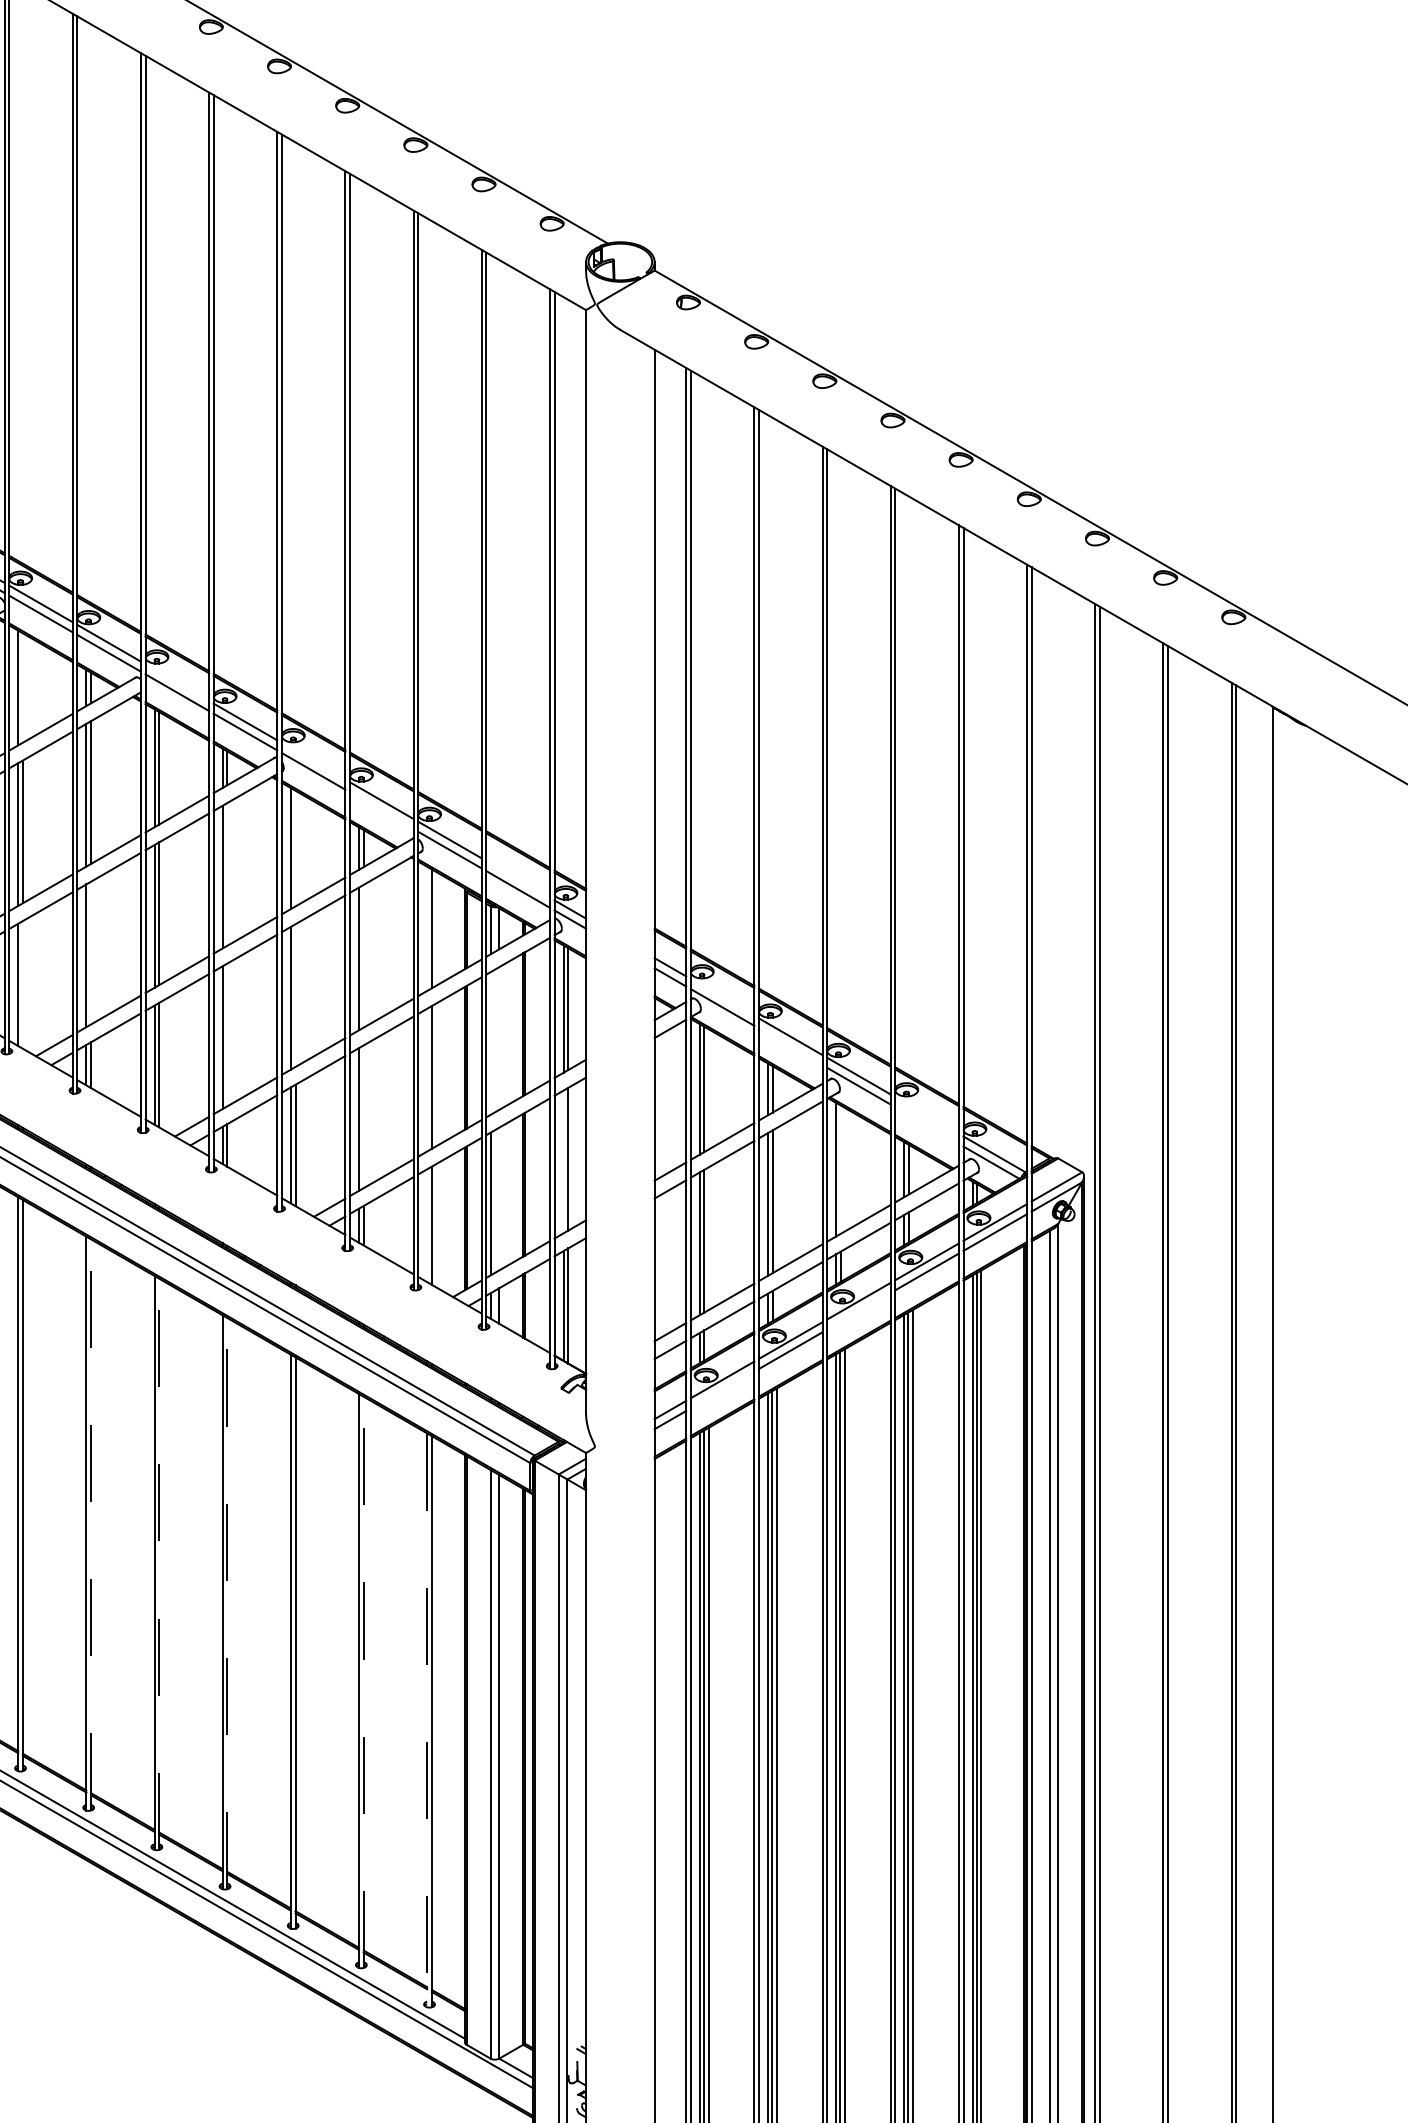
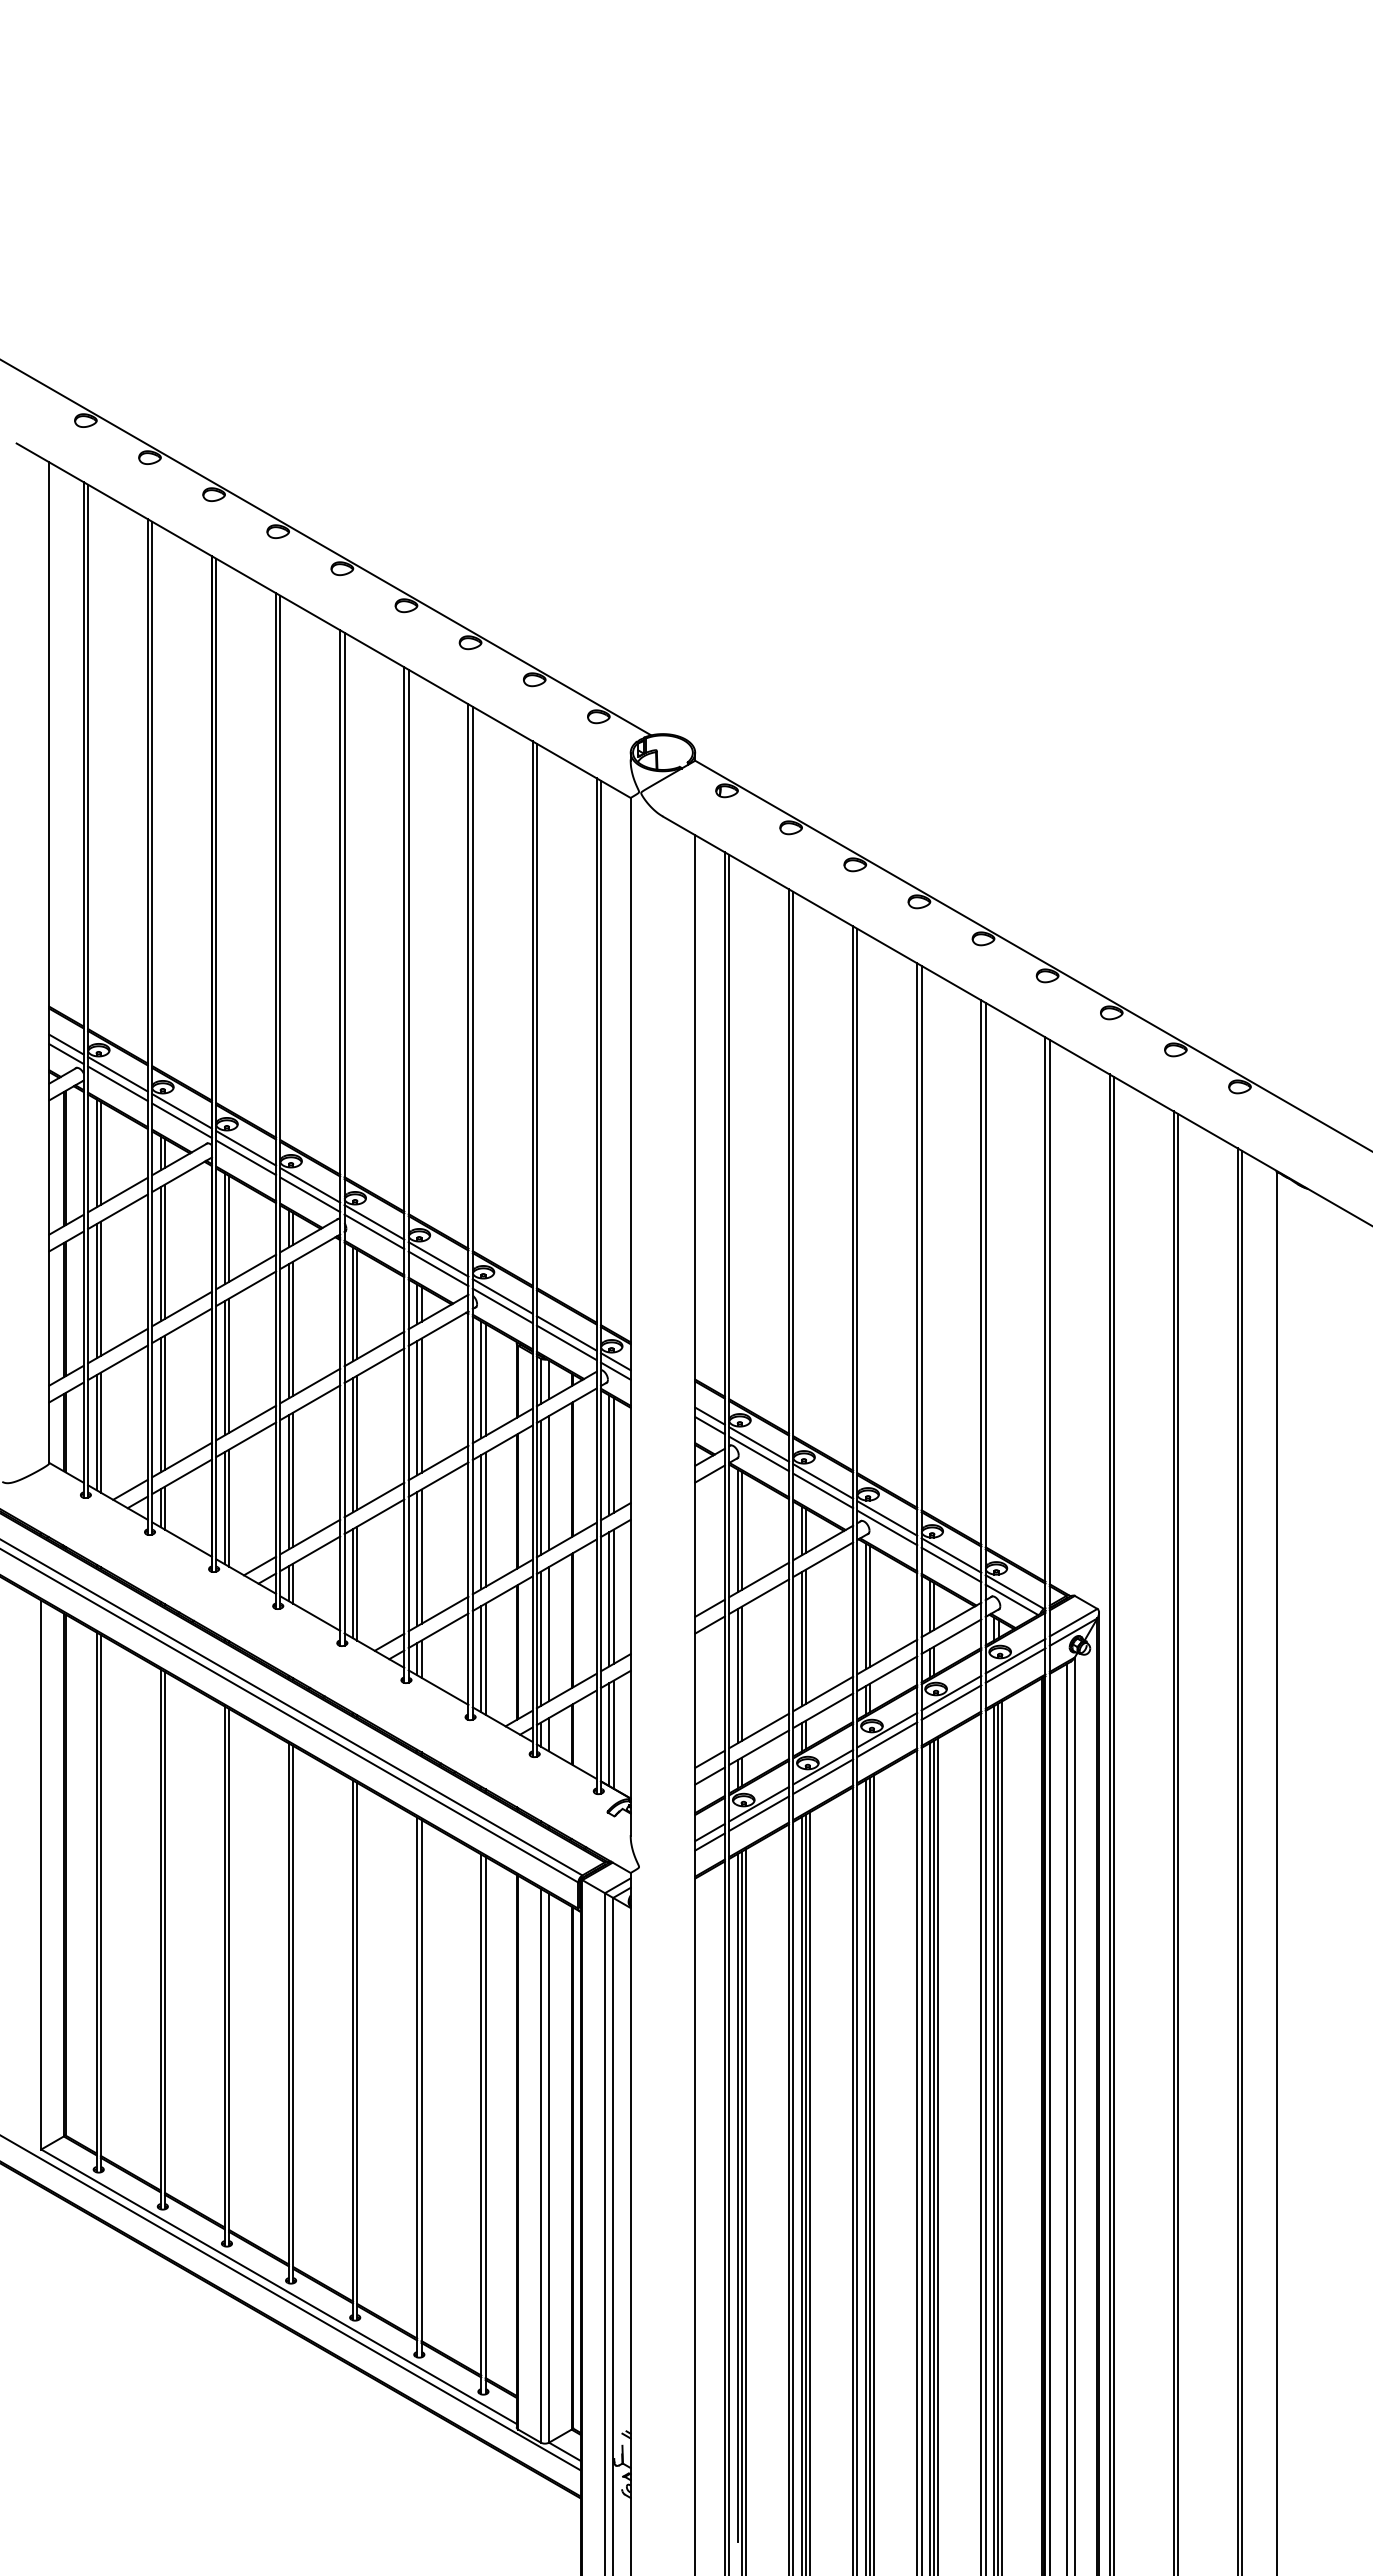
line: (177, 682) -> (246, 1148), added
line: (22, 687) -> (100, 1152), added
line: (313, 761) -> (374, 1222), added
line: (381, 810) -> (438, 1268), added
line: (295, 848) -> (357, 1304), added
line: (227, 874) -> (293, 1328), added
line: (517, 879) -> (566, 1333), added
line: (427, 928) -> (481, 1379), added
line: (91, 952) -> (165, 1402), added
line: (363, 956) -> (421, 1405), added
line: (22, 984) -> (100, 1432), added
line: (295, 995) -> (357, 1442), added
line: (723, 997) -> (759, 1444), added
line: (227, 1034) -> (293, 1479), added
line: (499, 1037) -> (549, 1482), added
line: (490, 1043) -> (540, 1487), added
line: (791, 1046) -> (823, 1490), added
line: (427, 1080) -> (481, 1522), added
line: (927, 1115) -> (951, 1555), added
line: (363, 1116) -> (421, 1556), added
line: (927, 1125) -> (951, 1564), added
line: (563, 1162) -> (609, 1599), added
line: (841, 1169) -> (870, 1606), added
line: (499, 1198) -> (549, 1633), added
line: (427, 1226) -> (481, 1659), added
line: (859, 1311) -> (887, 1739), added
line: (723, 1389) -> (759, 1813), added
line: (91, 1524) -> (165, 1940), dashed -> solid
line: (159, 1564) -> (229, 1977), dashed -> solid
line: (227, 1603) -> (293, 2014), dashed -> solid
line: (363, 1682) -> (421, 2088), dashed -> solid
line: (427, 1720) -> (481, 2124), dashed -> solid

